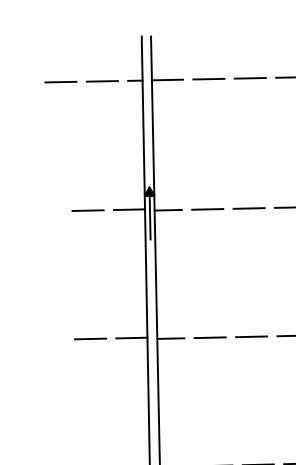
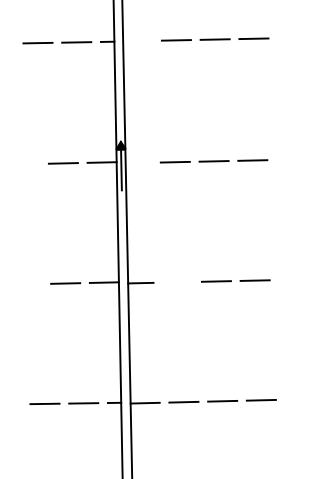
line: (167, 79) -> (137, 40), removed
line: (168, 209) -> (138, 162), removed
line: (210, 337) -> (177, 282), removed

